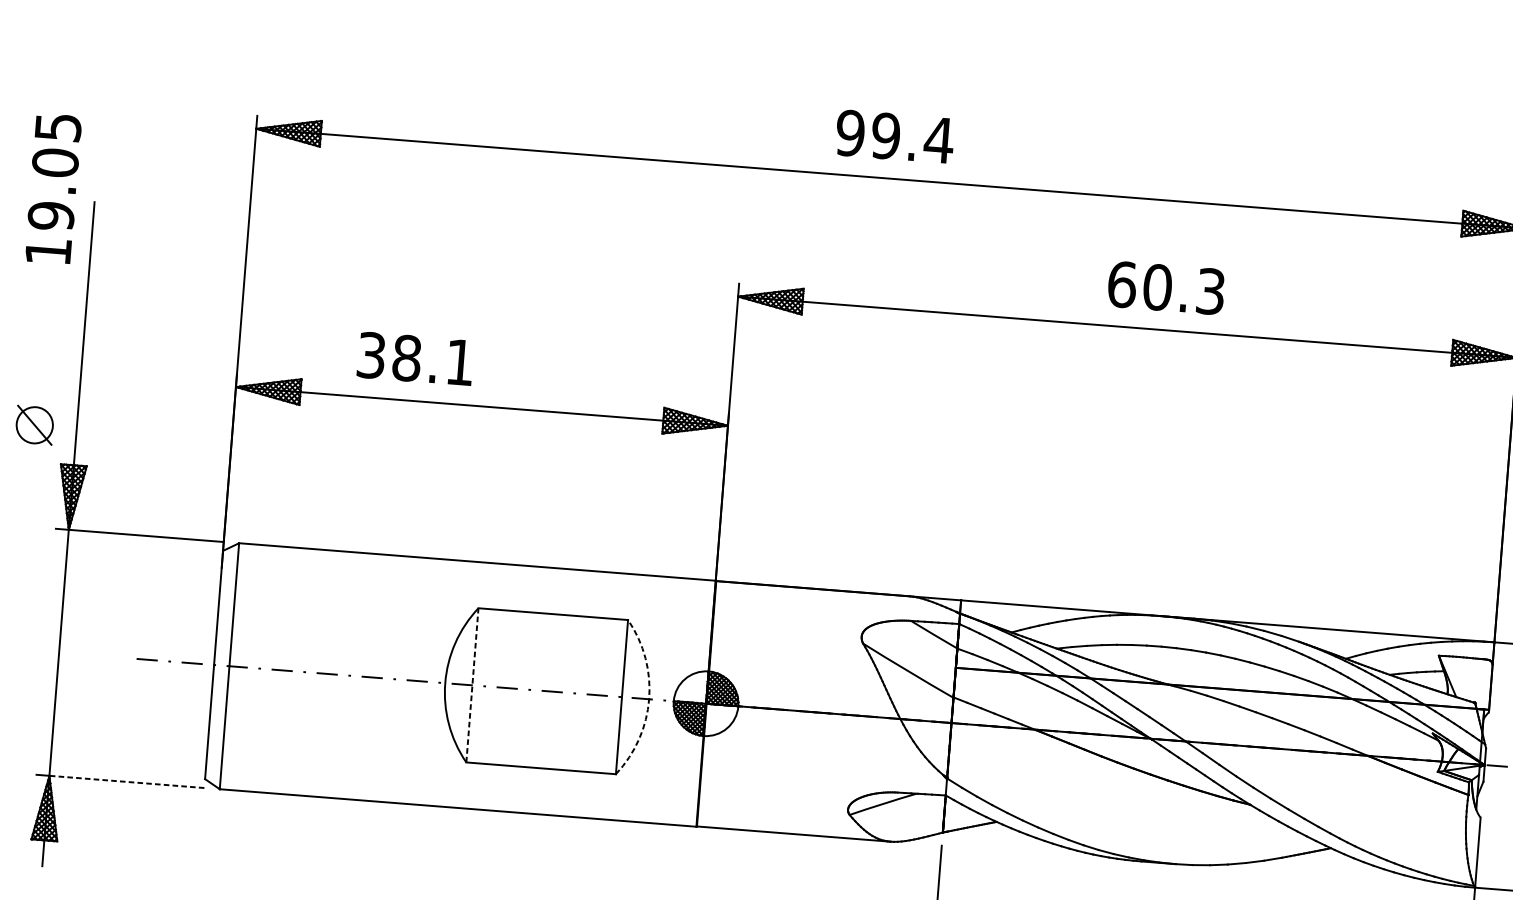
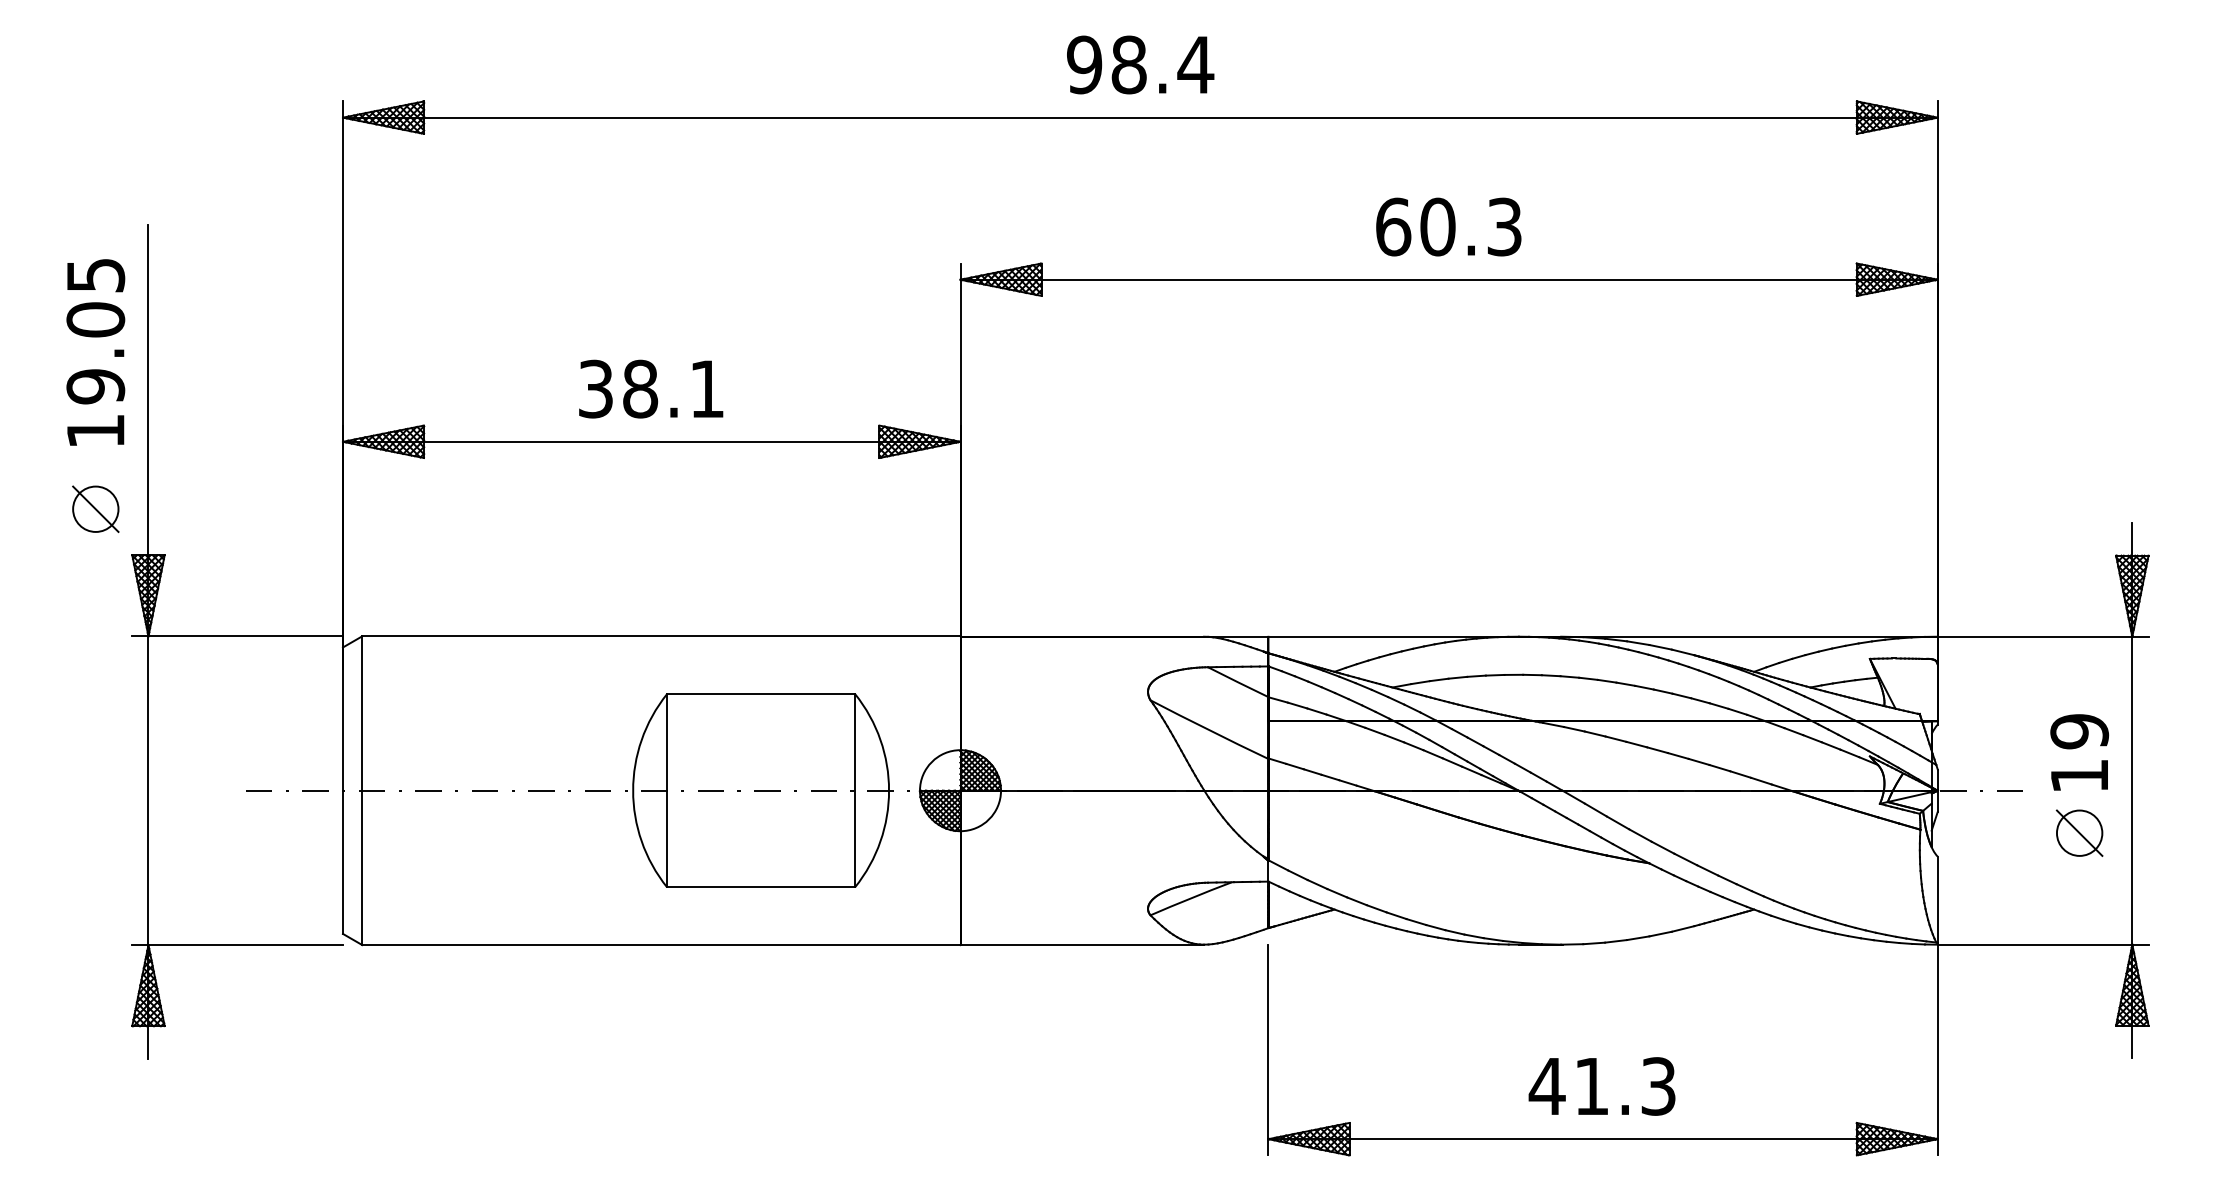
text: (885, 135) -> (1128, 64), 99.4 -> 98.4
text: (53, 188) -> (95, 352), moved
text: (1166, 287) -> (1448, 226), moved
text: (415, 358) -> (651, 388), moved
line: (472, 685) -> (667, 790), dashed -> solid
arc: (649, 699) -> (889, 790), dashed -> solid
line: (126, 782) -> (245, 945), dashed -> solid

